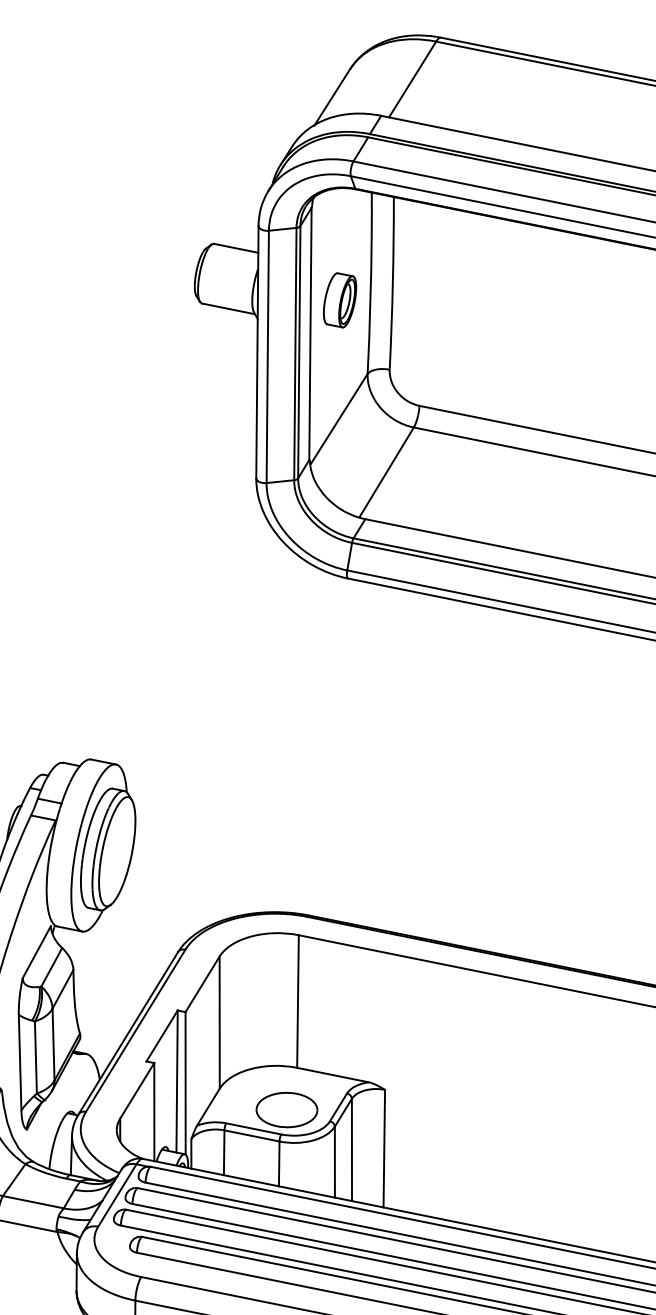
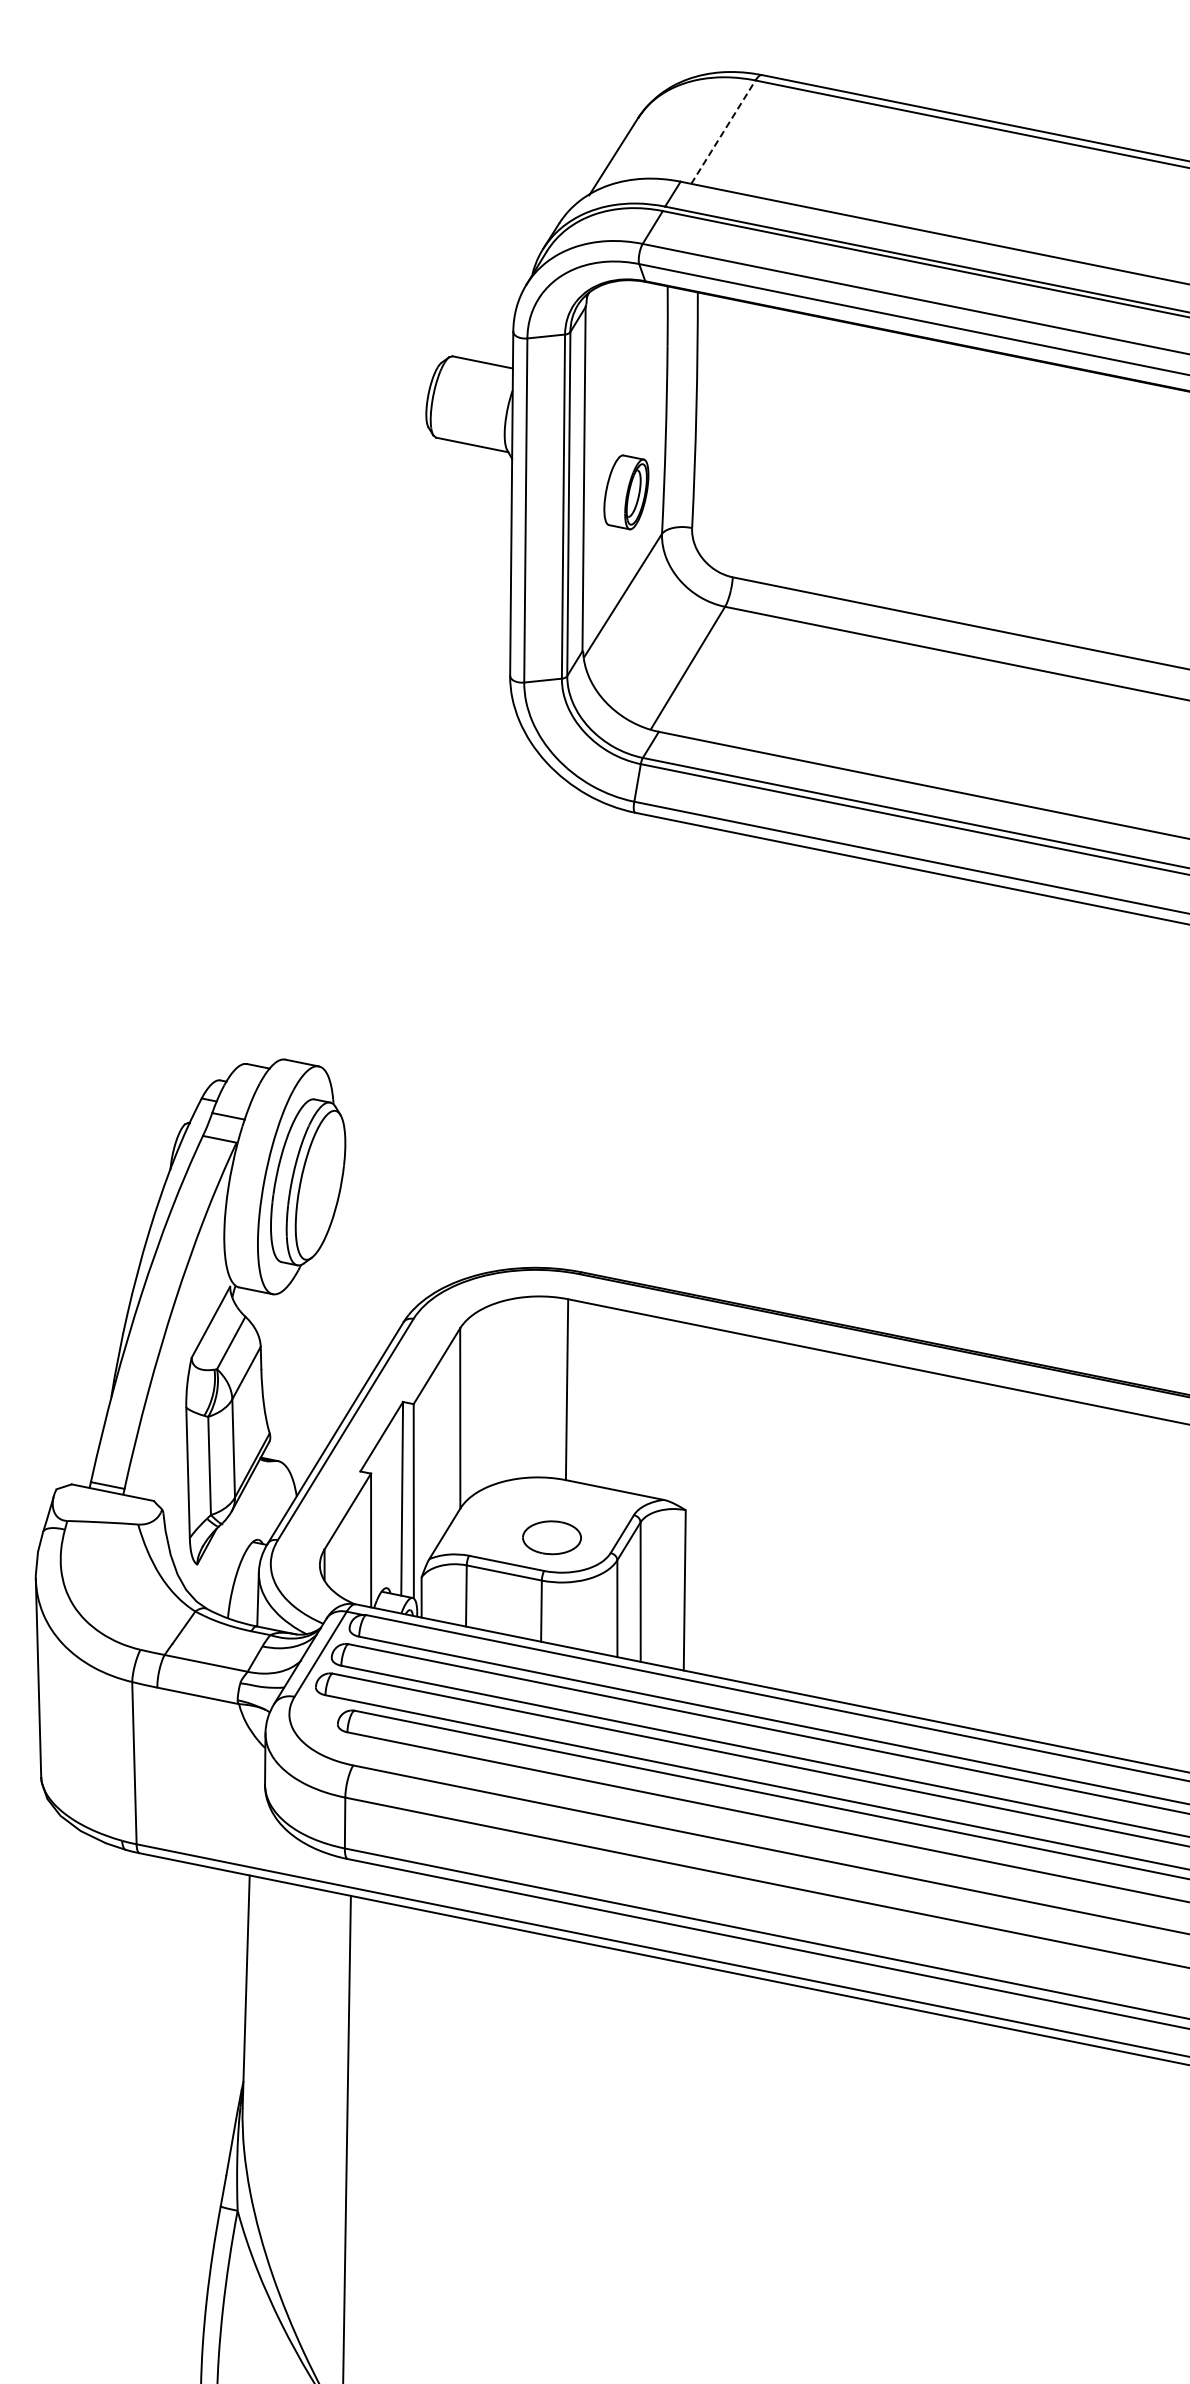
line: (412, 79) -> (723, 132), solid -> dashed
part: (340, 300) -> (626, 492), moved
part: (286, 1109) -> (551, 1537), size x0.7

